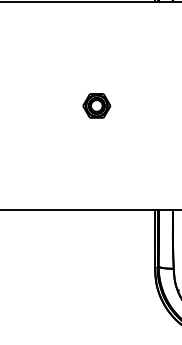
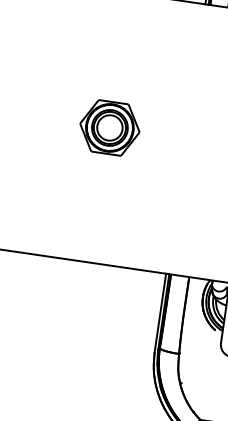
part: (96, 105) -> (109, 127), size x1.67

